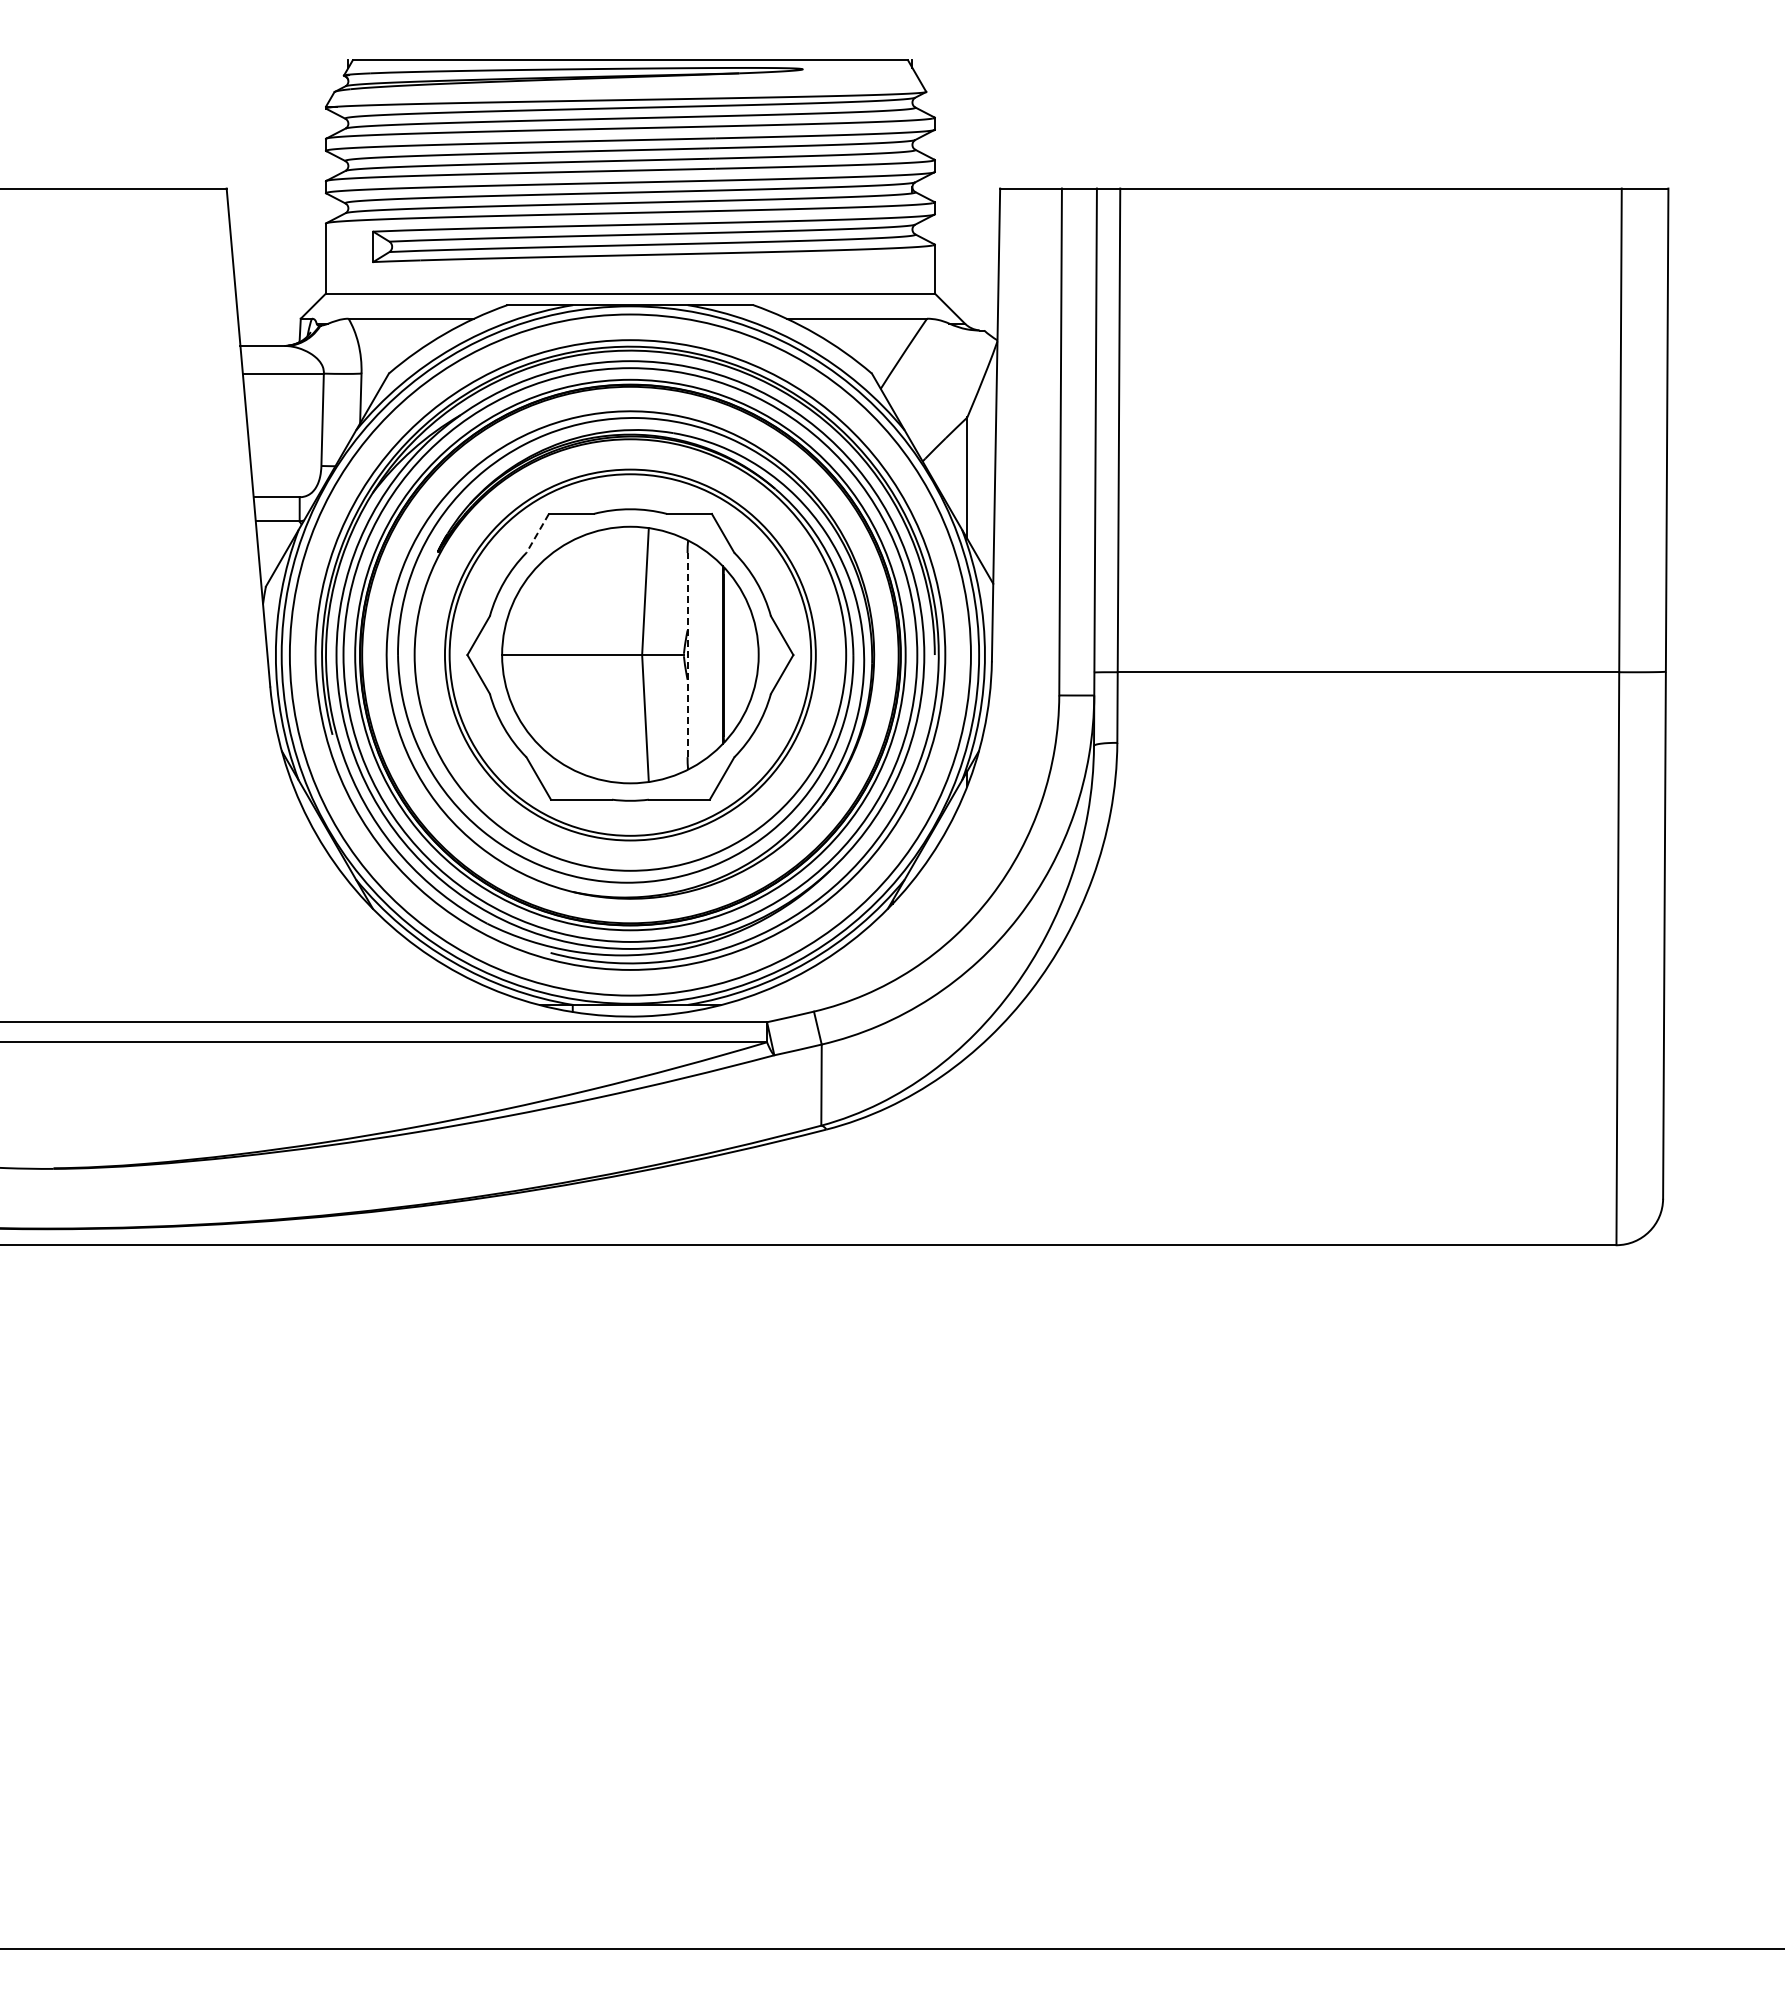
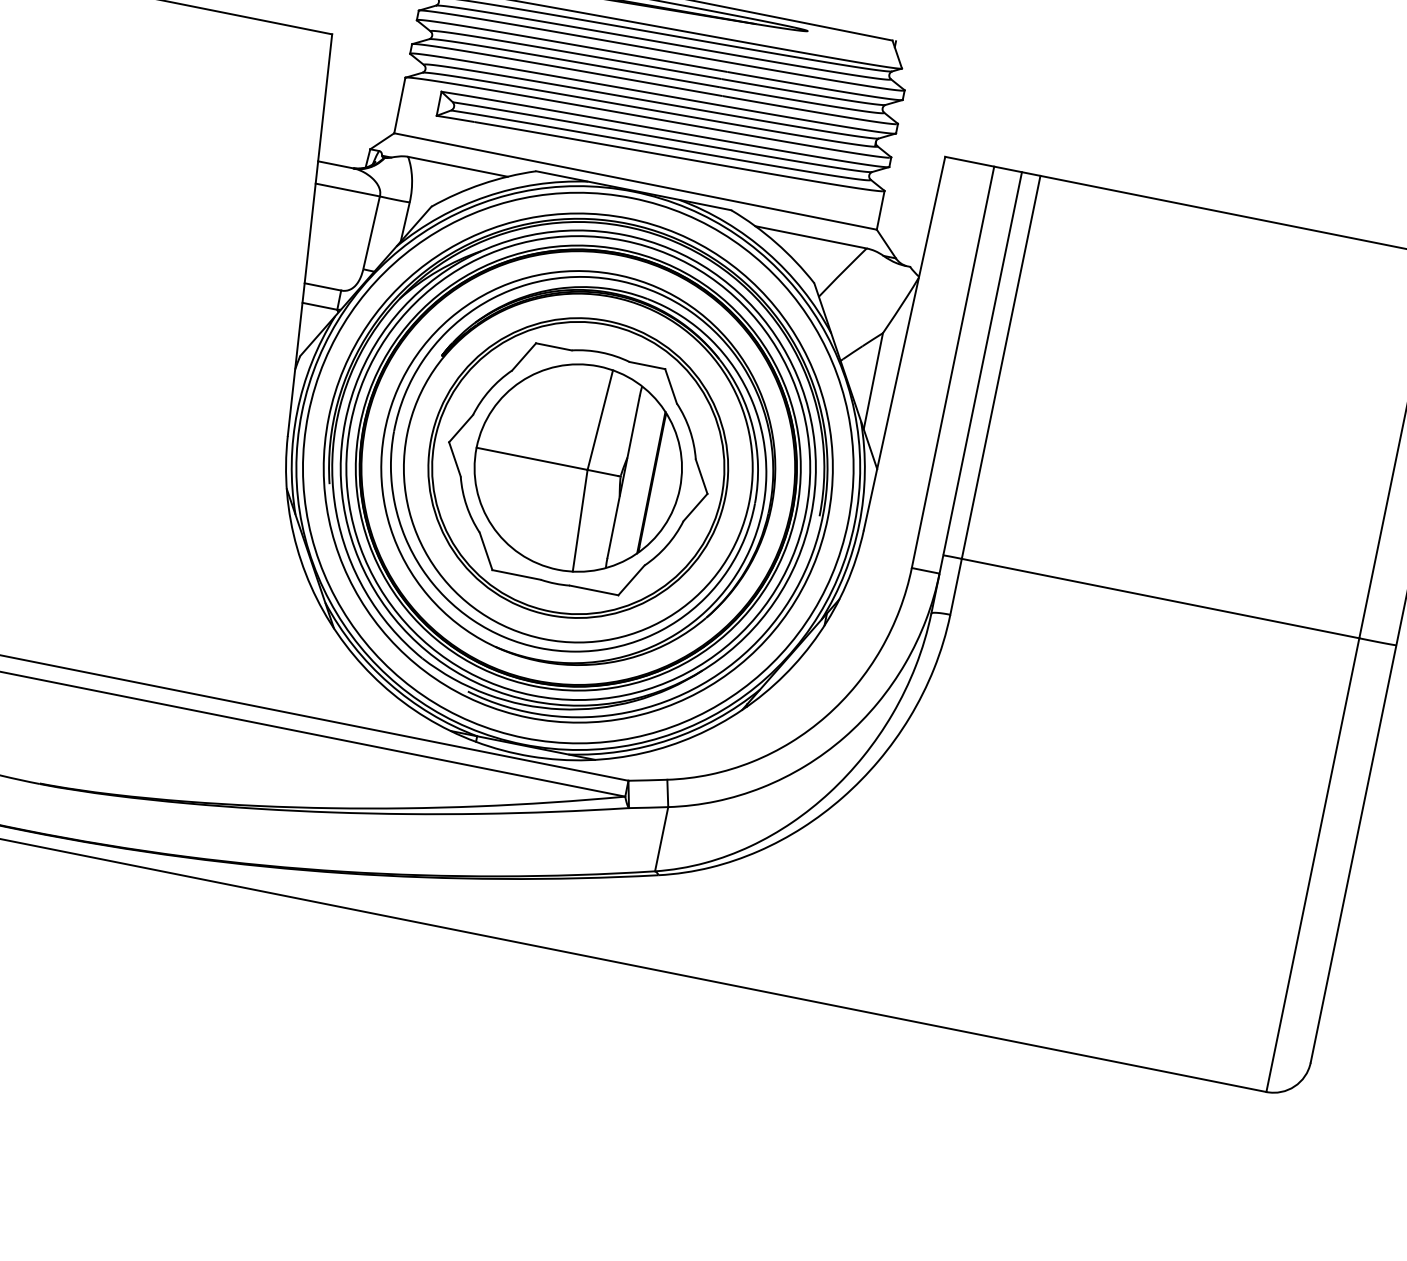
line: (537, 533) -> (523, 357), dashed -> solid
line: (687, 654) -> (623, 476), dashed -> solid

